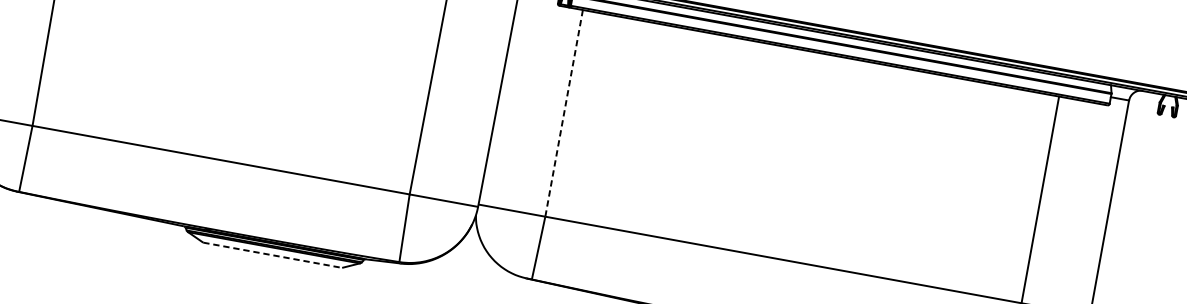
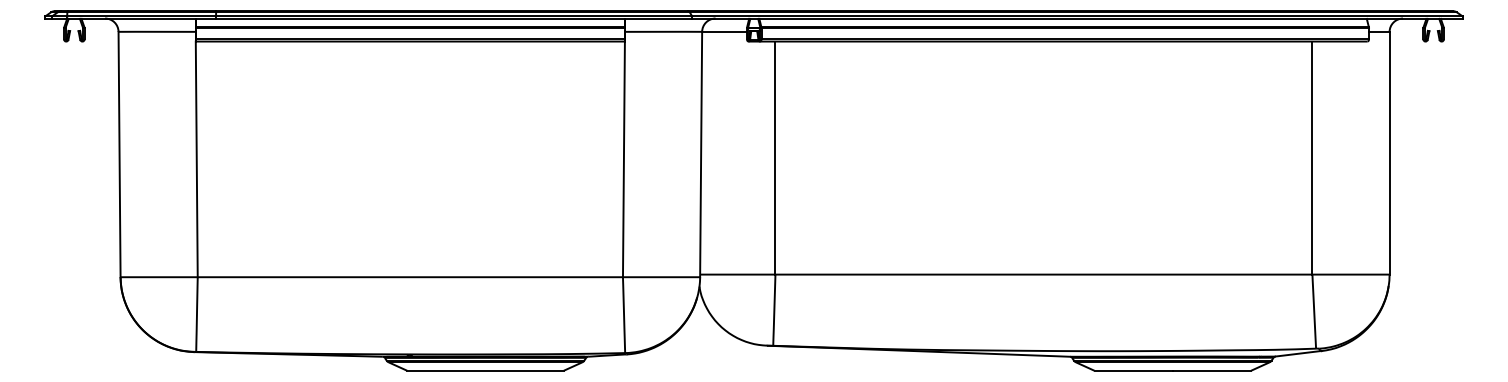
line: (564, 113) -> (775, 158), dashed -> solid
line: (273, 255) -> (486, 370), dashed -> solid

